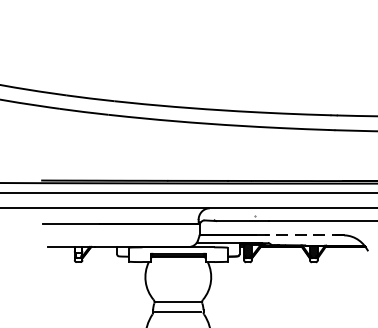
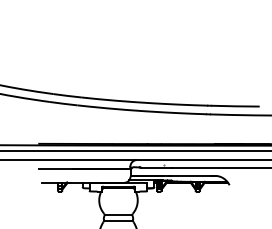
line: (304, 234) -> (192, 175), dashed -> solid

